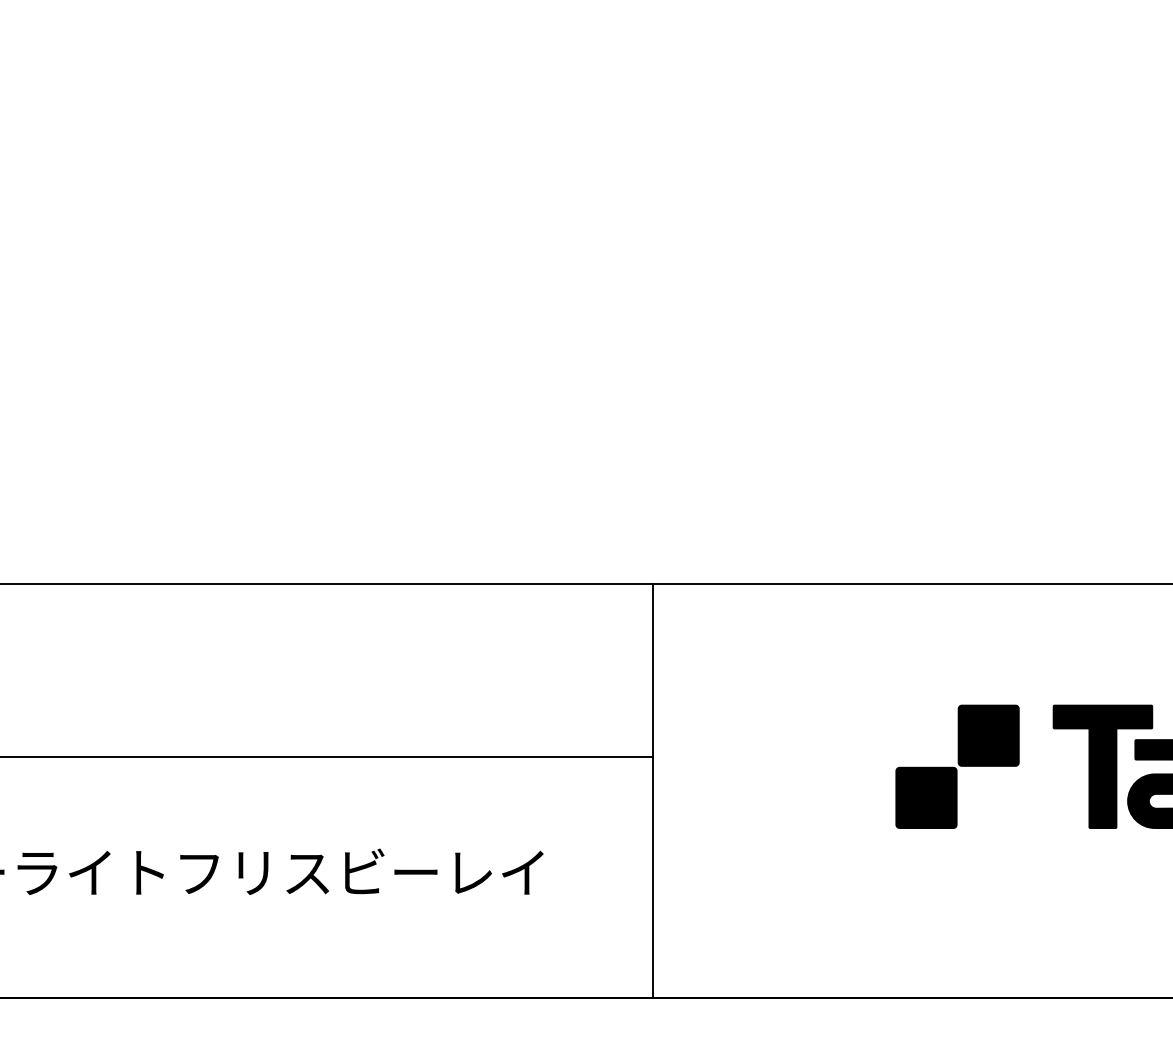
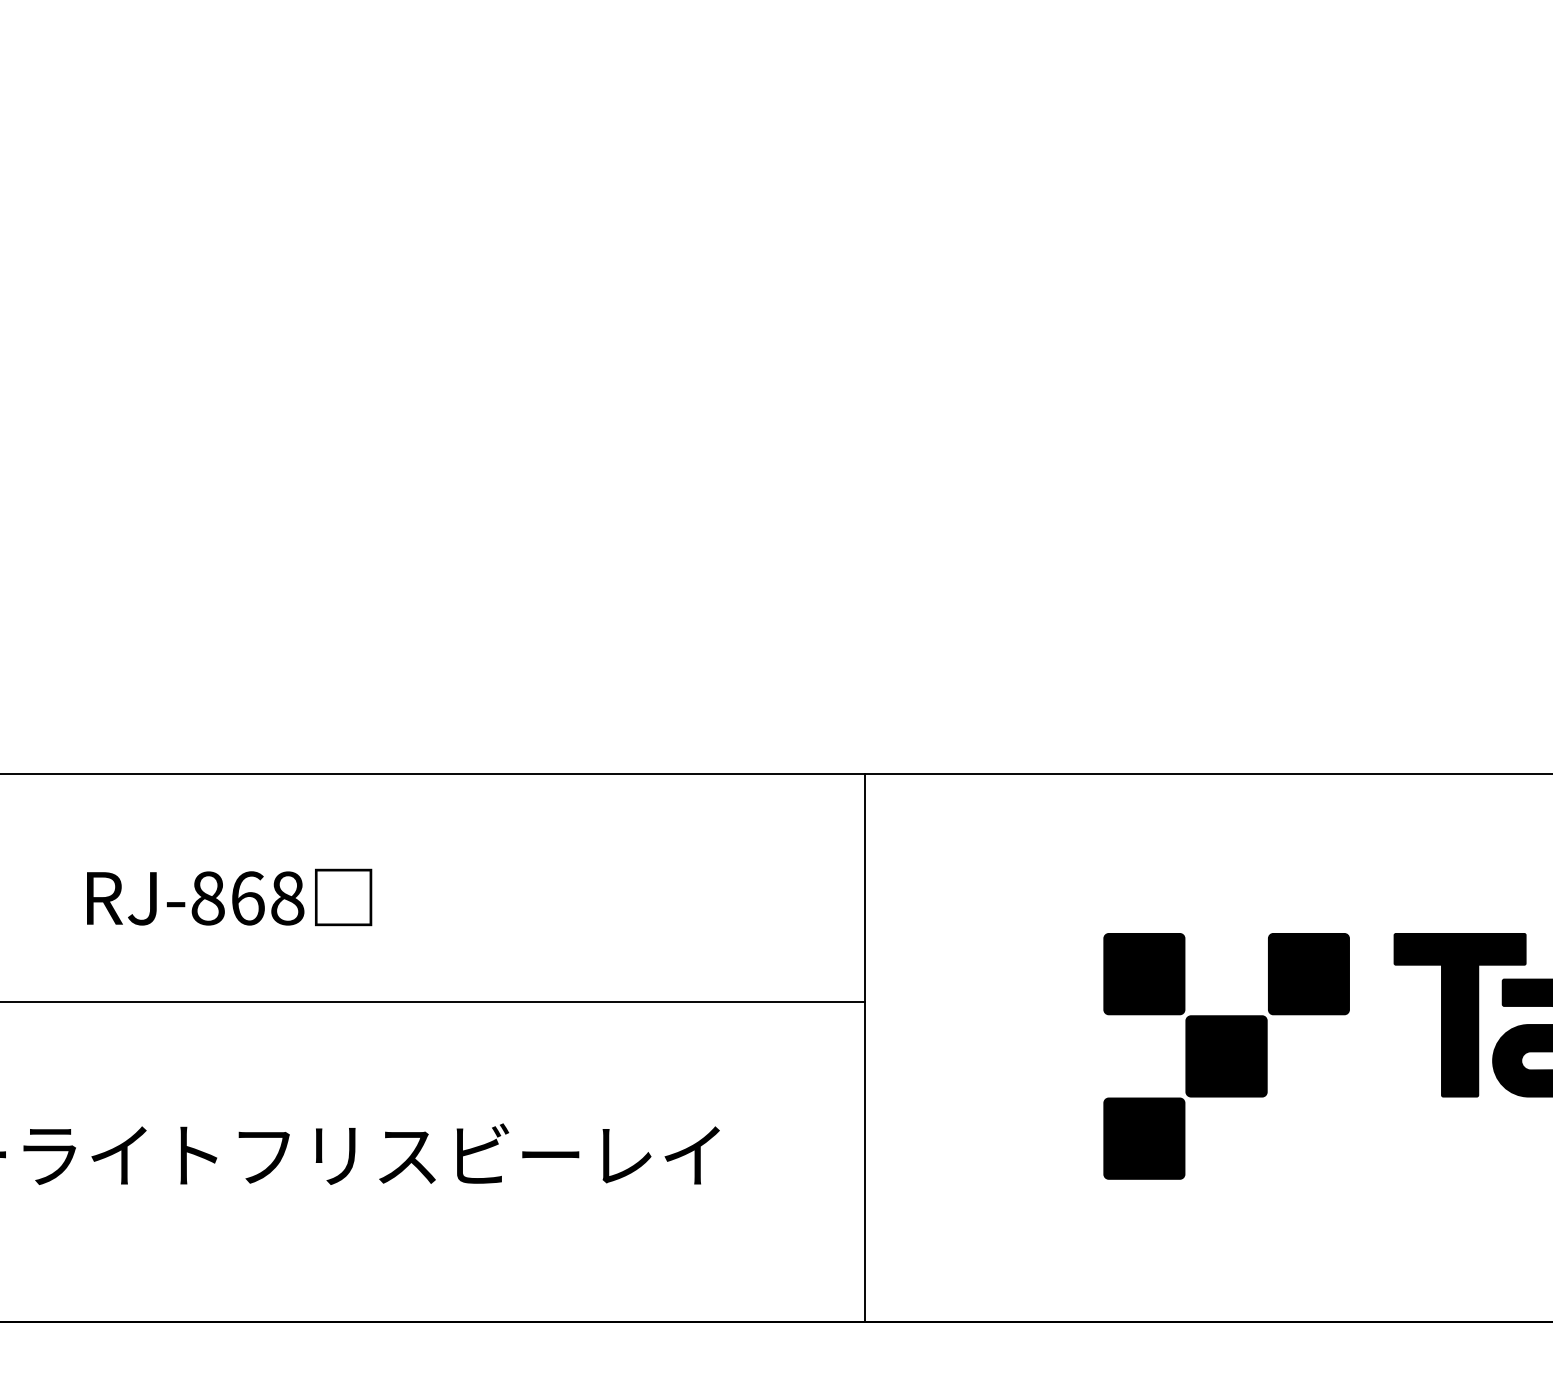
part: (172, 677) -> (228, 897), added
fill: (864, 735) -> (1144, 973), added
fill: (864, 859) -> (1144, 1137), added

